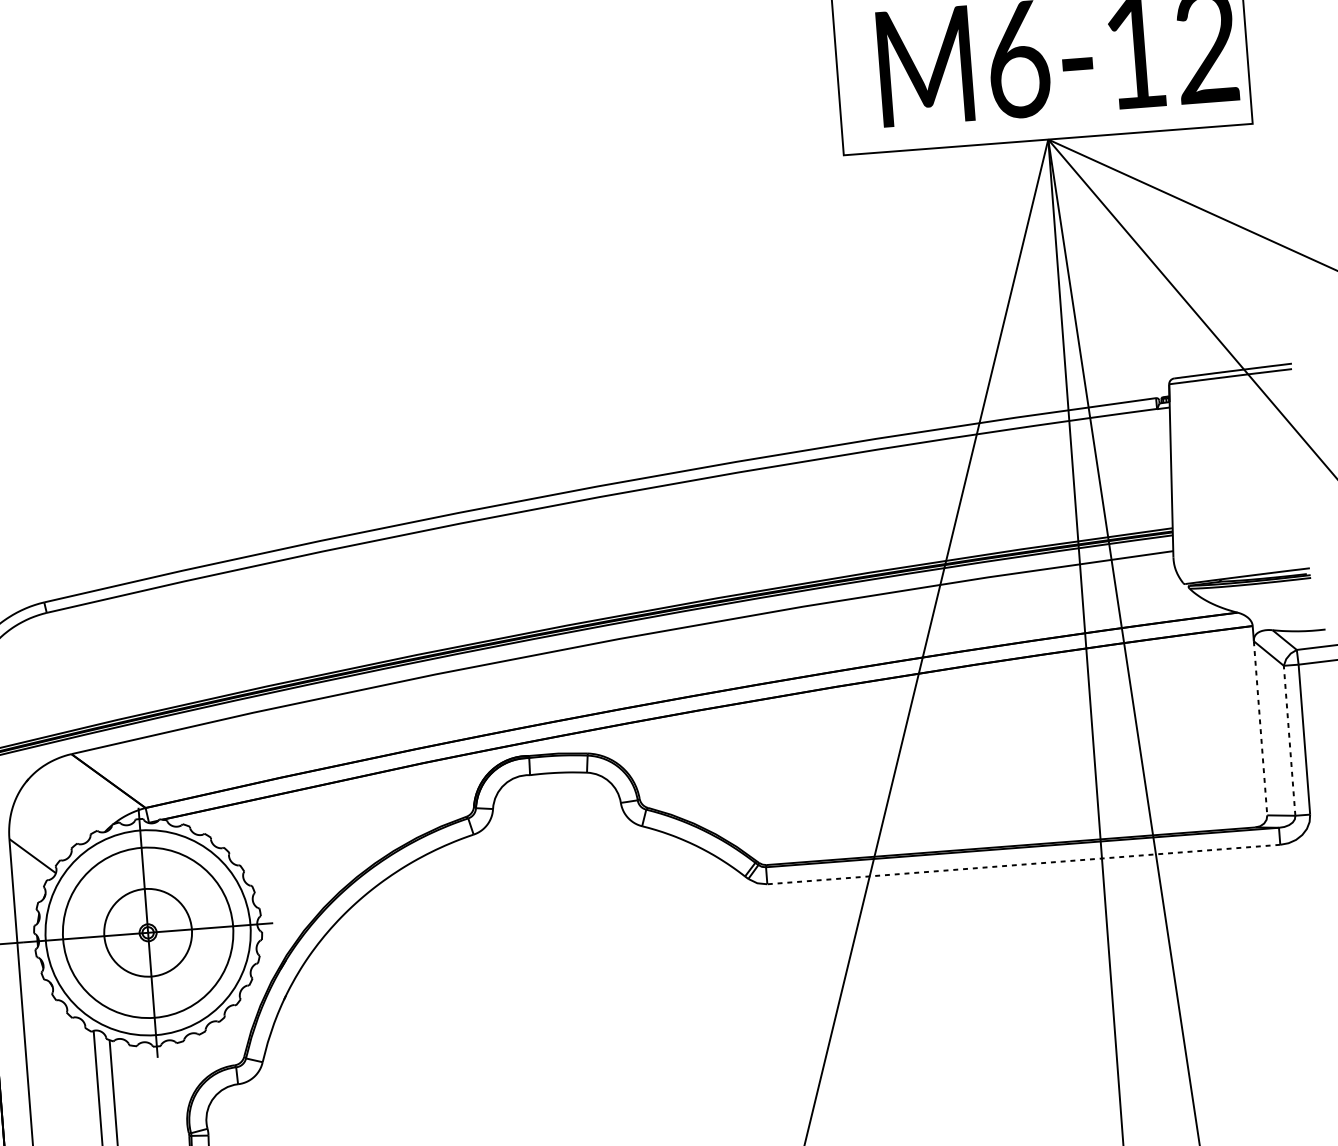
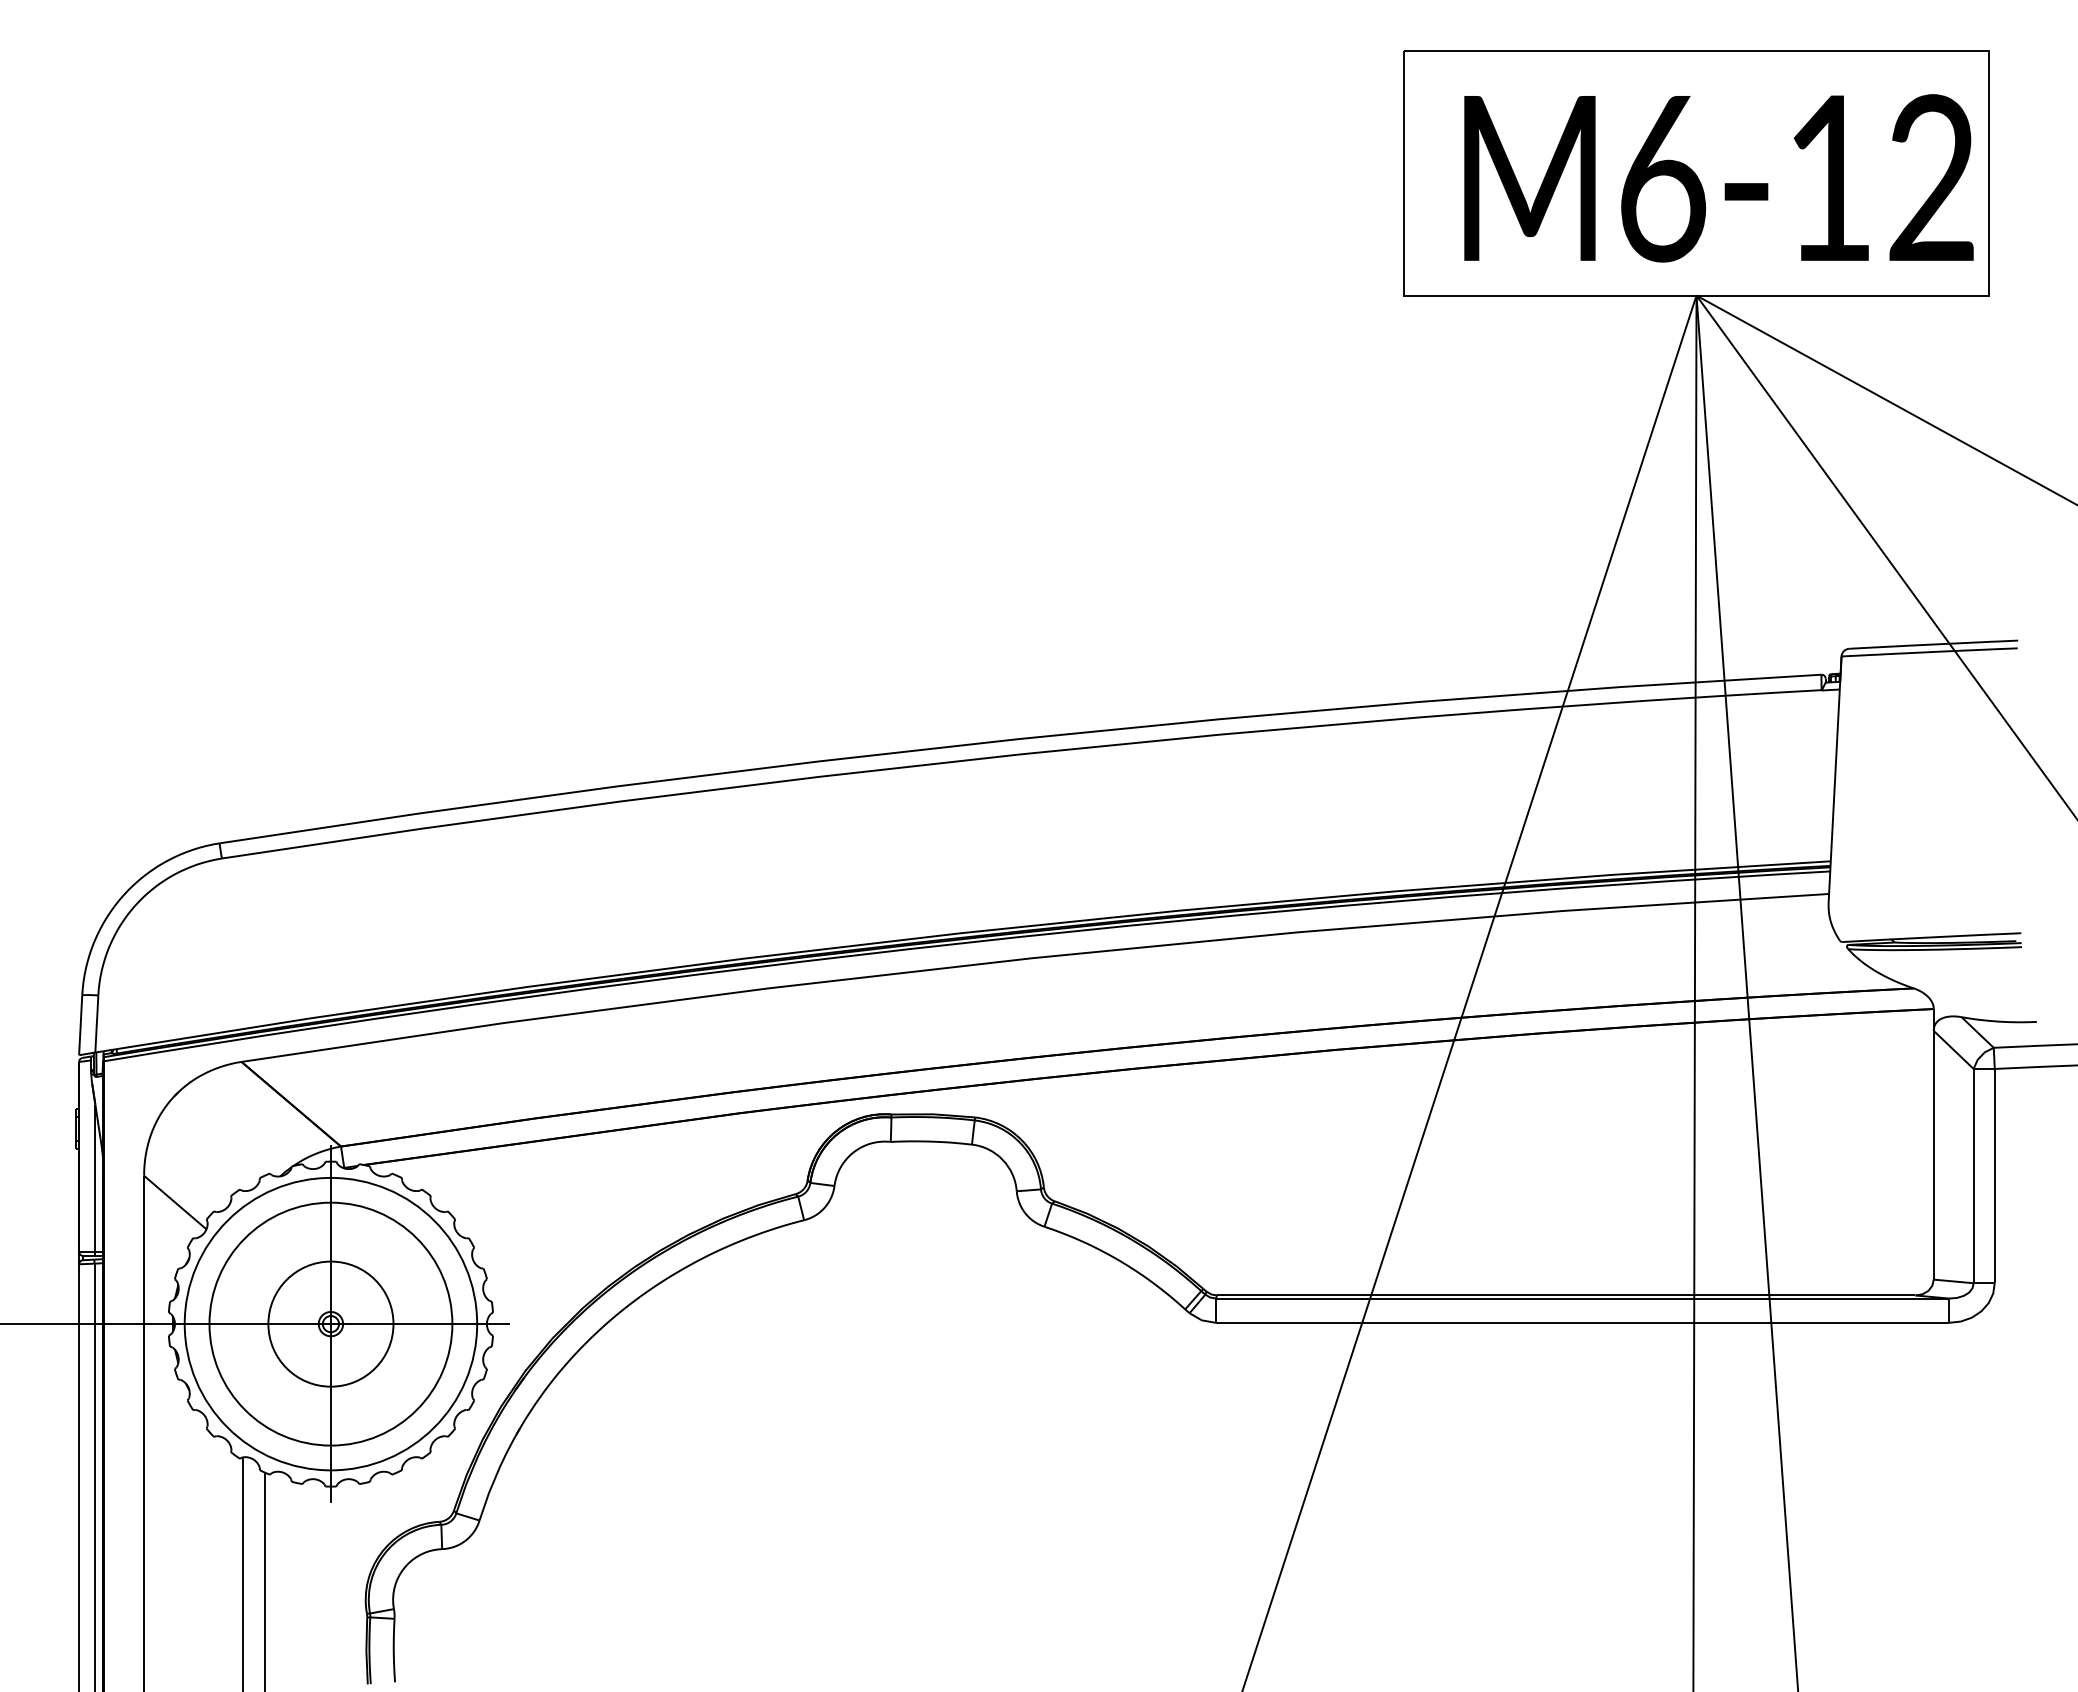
line: (1260, 728) -> (1933, 1155), dashed -> solid
line: (1289, 740) -> (1973, 1175), dashed -> solid
line: (1023, 864) -> (1582, 1322), dashed -> solid

